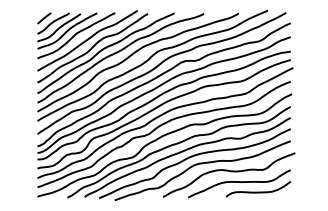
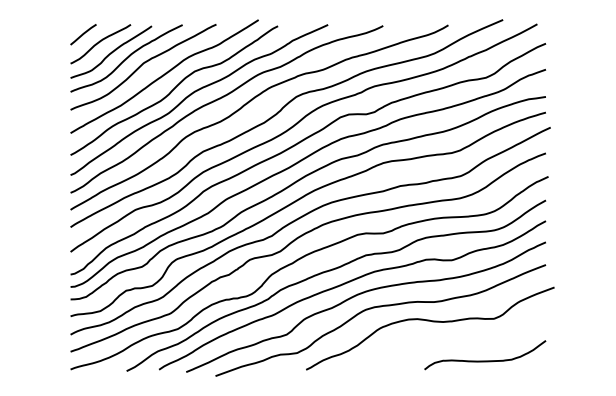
curve: (239, 182) -> (449, 342), removed

